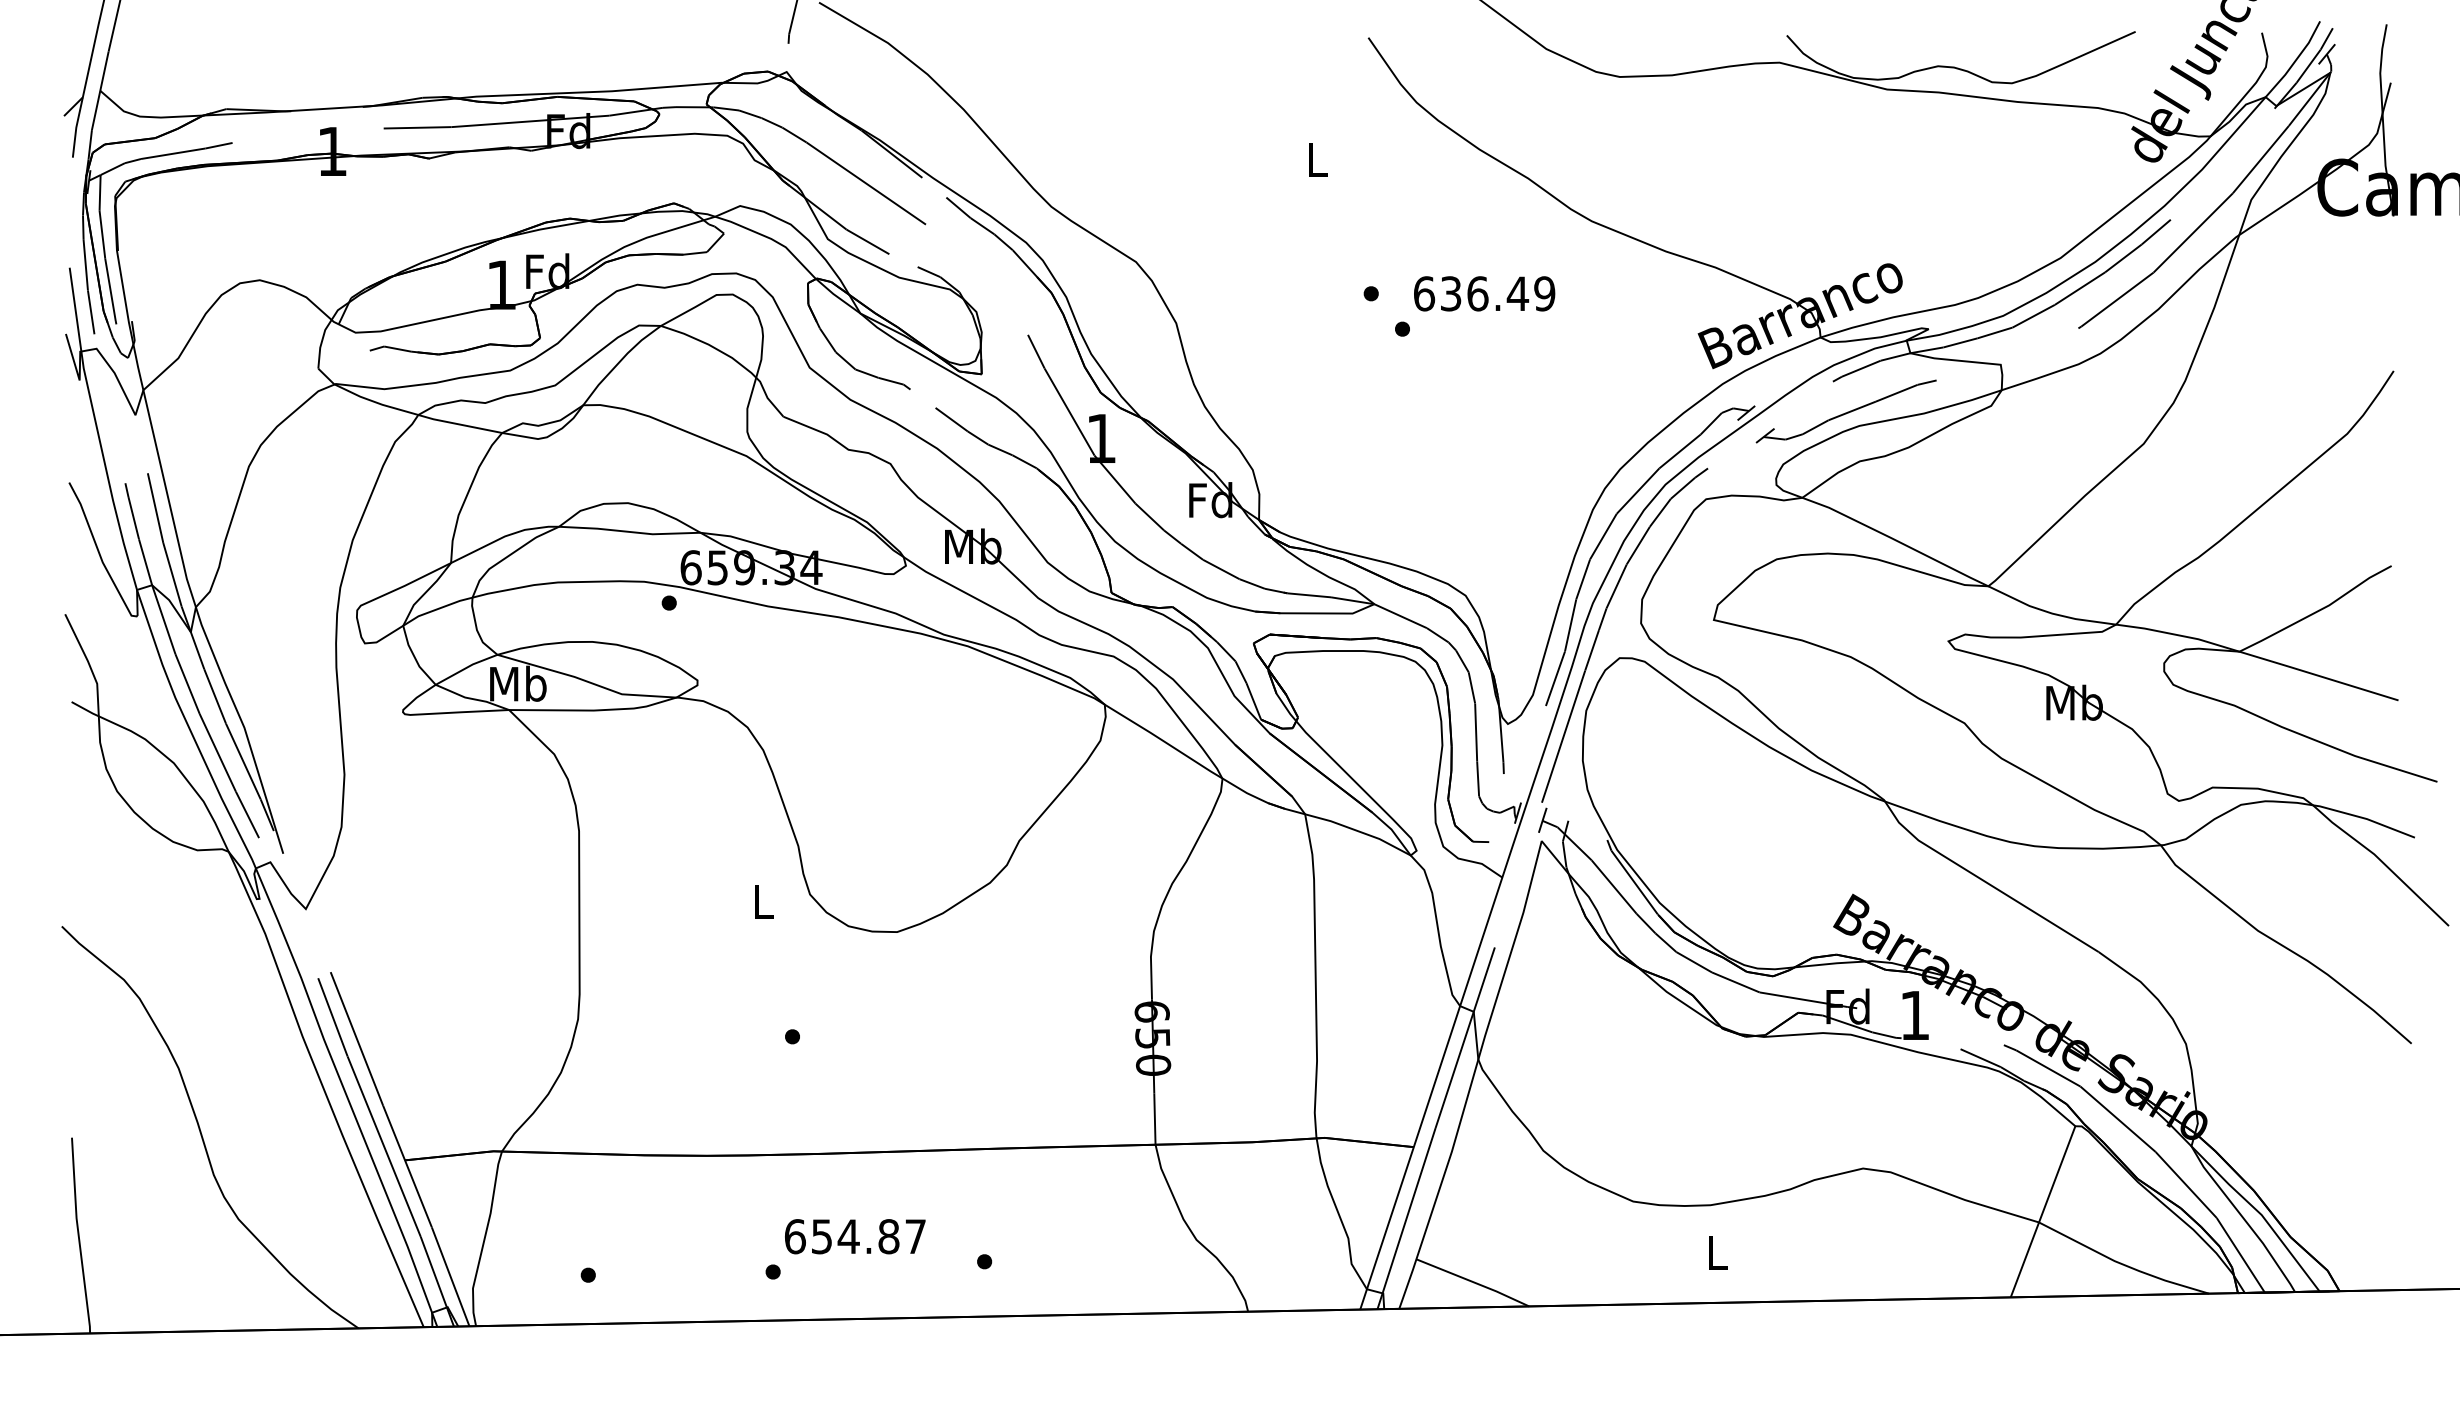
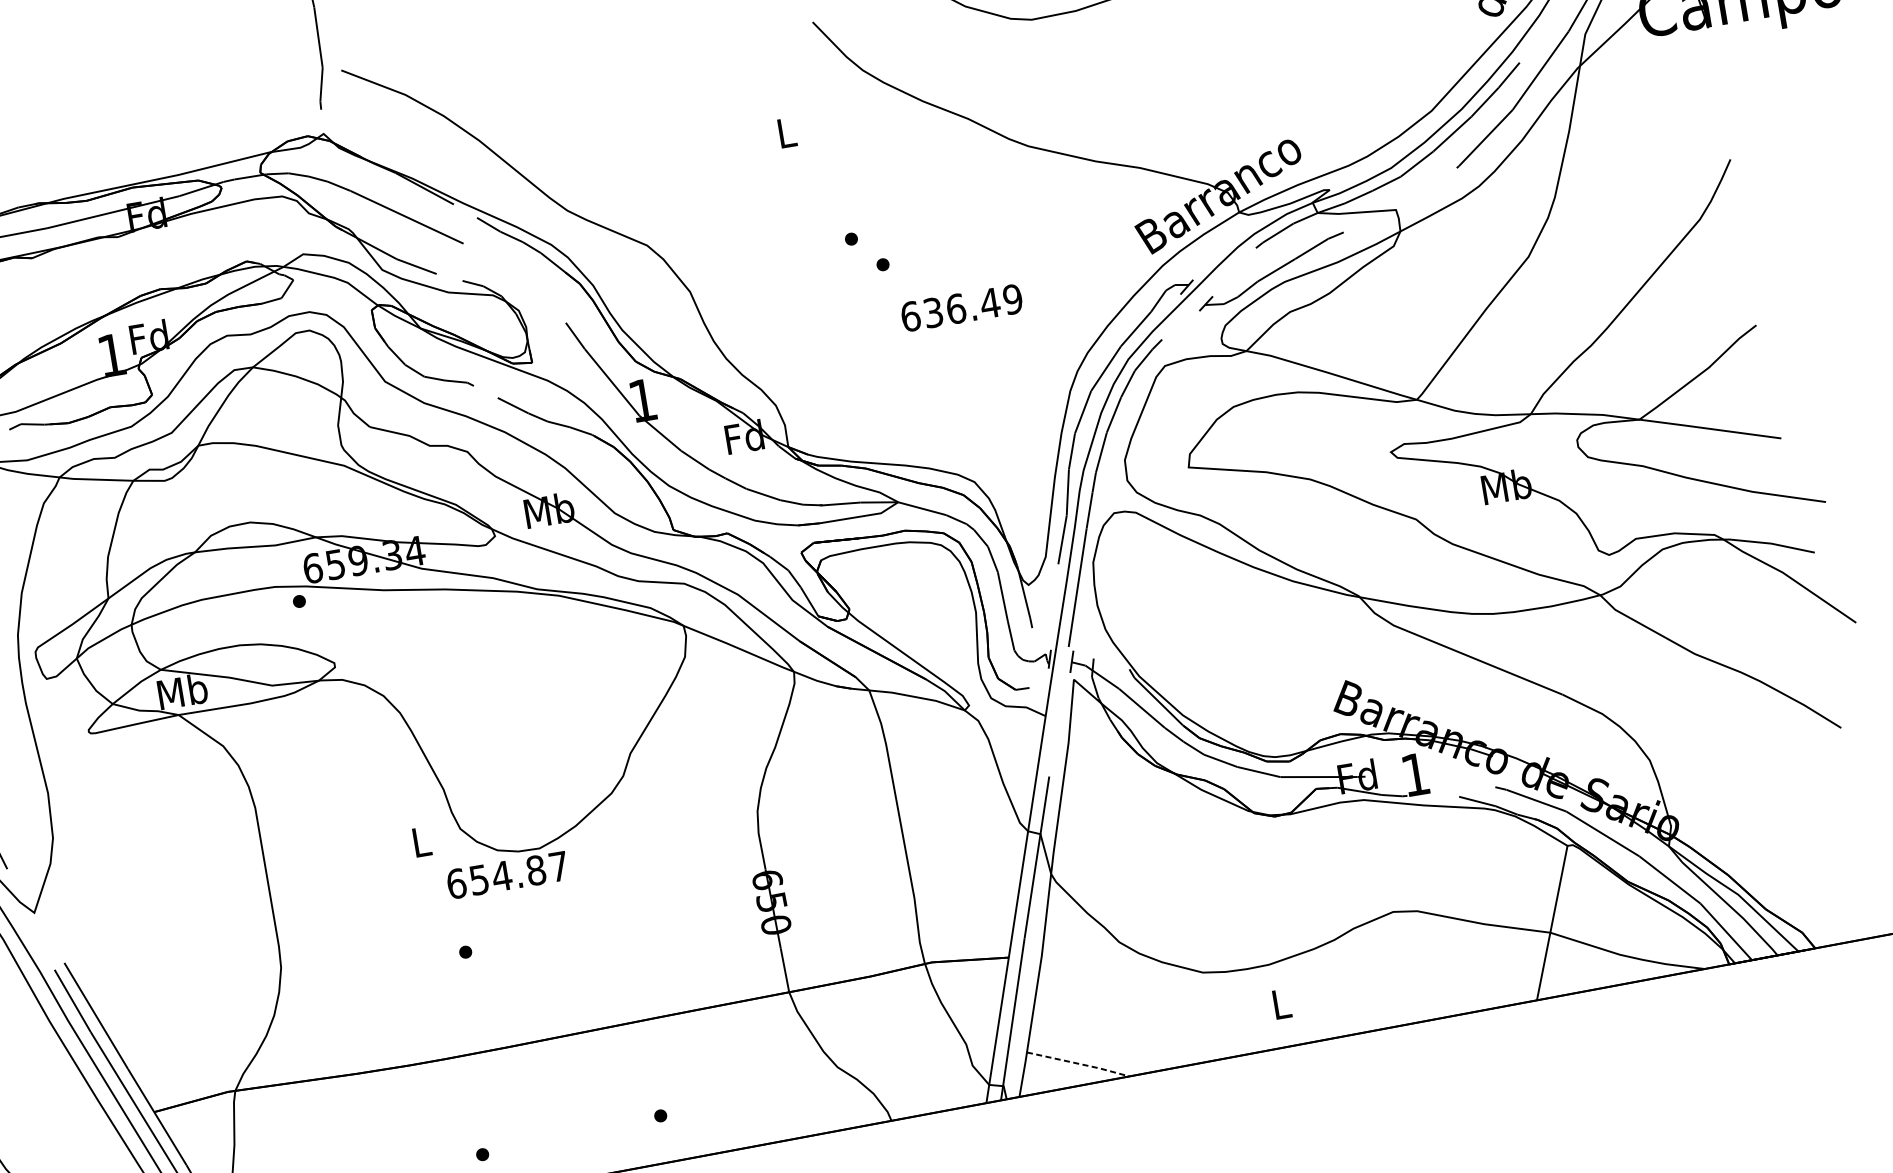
text: (1484, 293) -> (961, 307), moved
text: (855, 1236) -> (507, 875), moved
line: (1473, 1282) -> (1078, 1064), solid -> dashed

